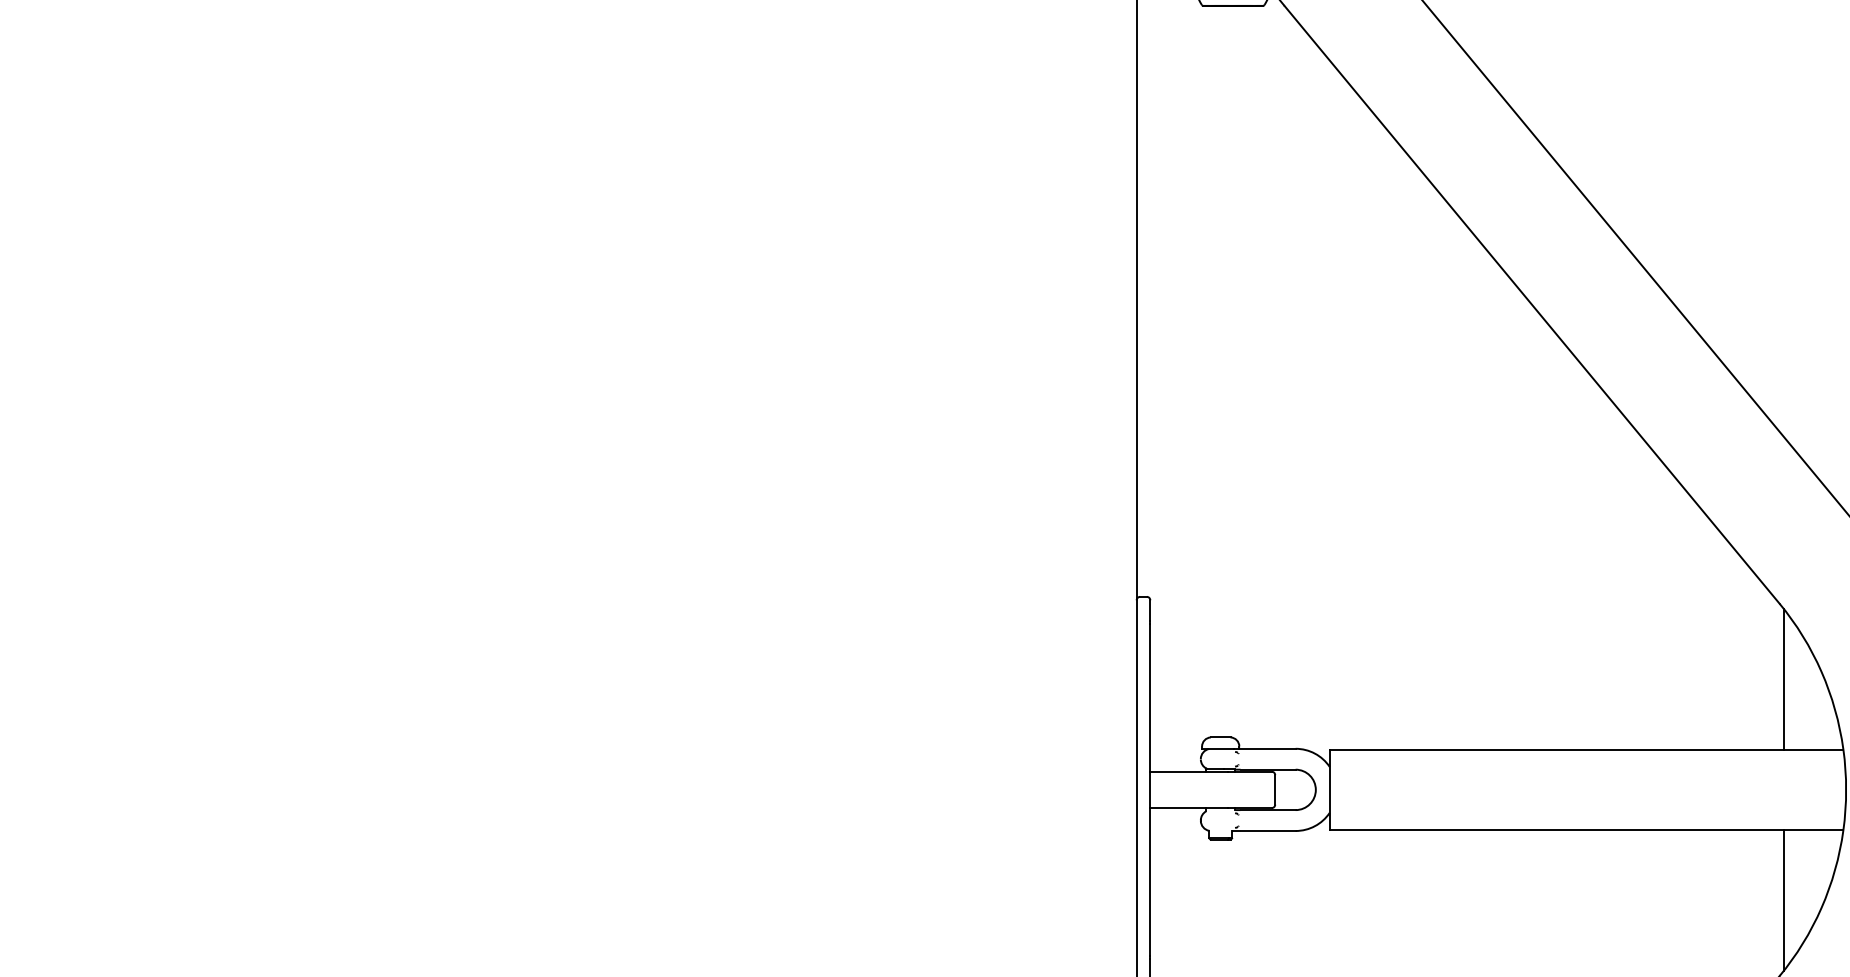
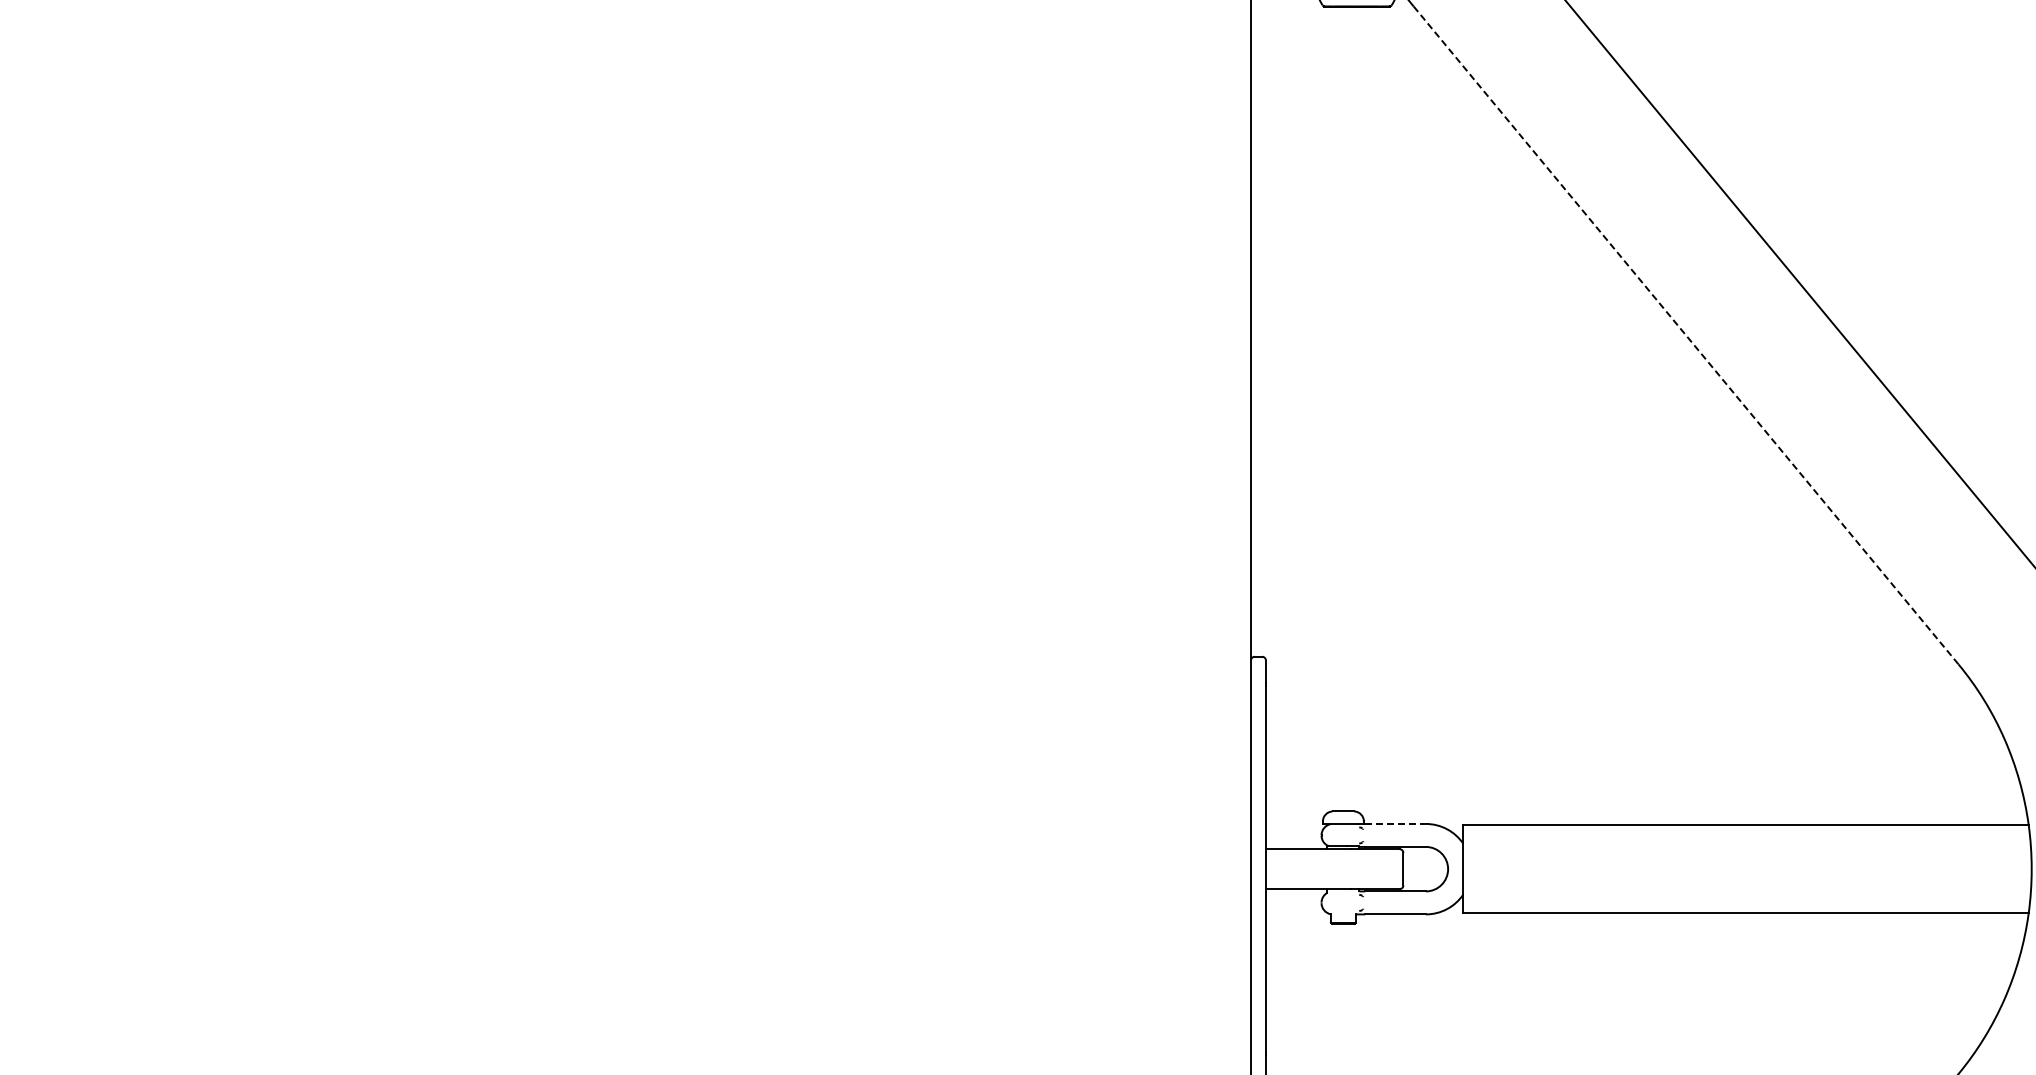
line: (1532, 304) -> (1686, 335), solid -> dashed
line: (1784, 679) -> (1963, 747), removed
line: (1268, 748) -> (1396, 823), solid -> dashed
line: (1784, 900) -> (1963, 990), removed

